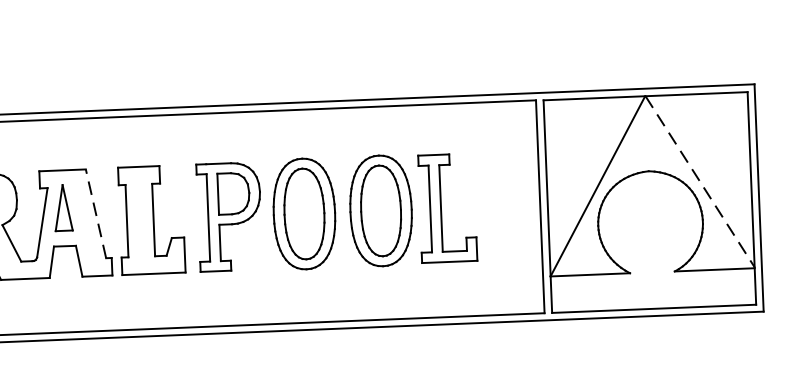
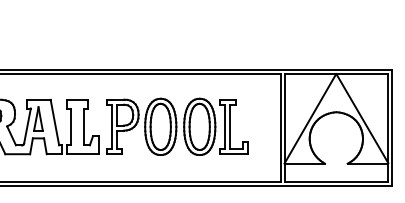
line: (700, 181) -> (362, 118), dashed -> solid
line: (95, 213) -> (54, 122), dashed -> solid

